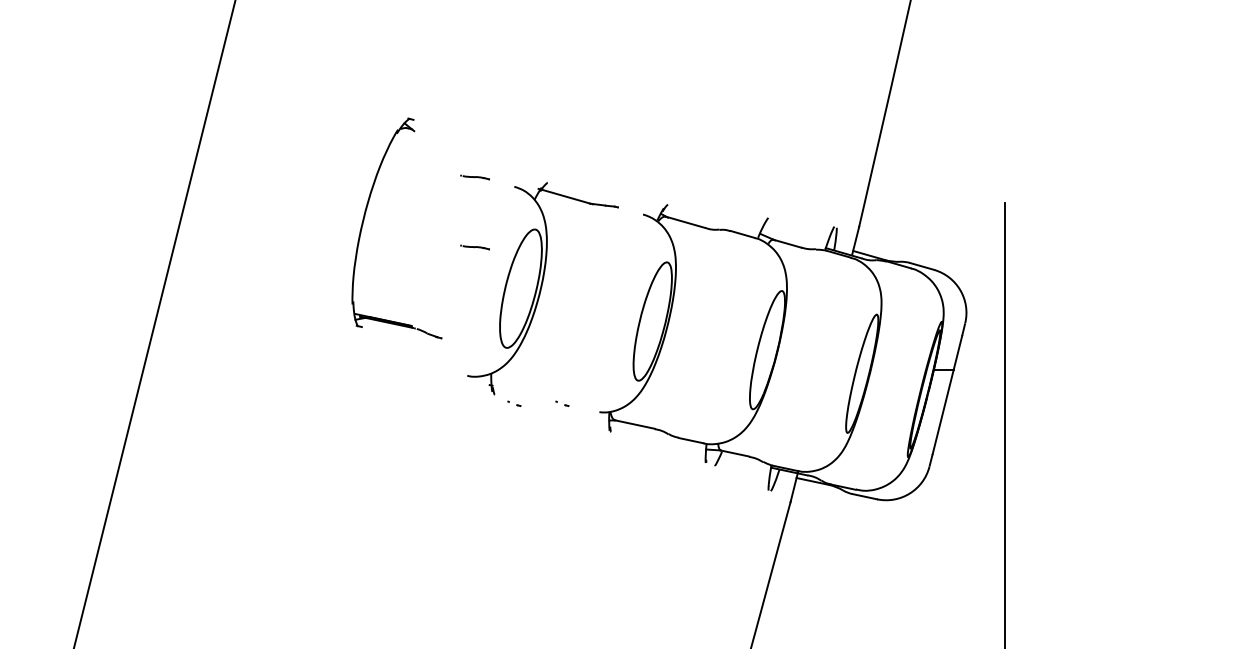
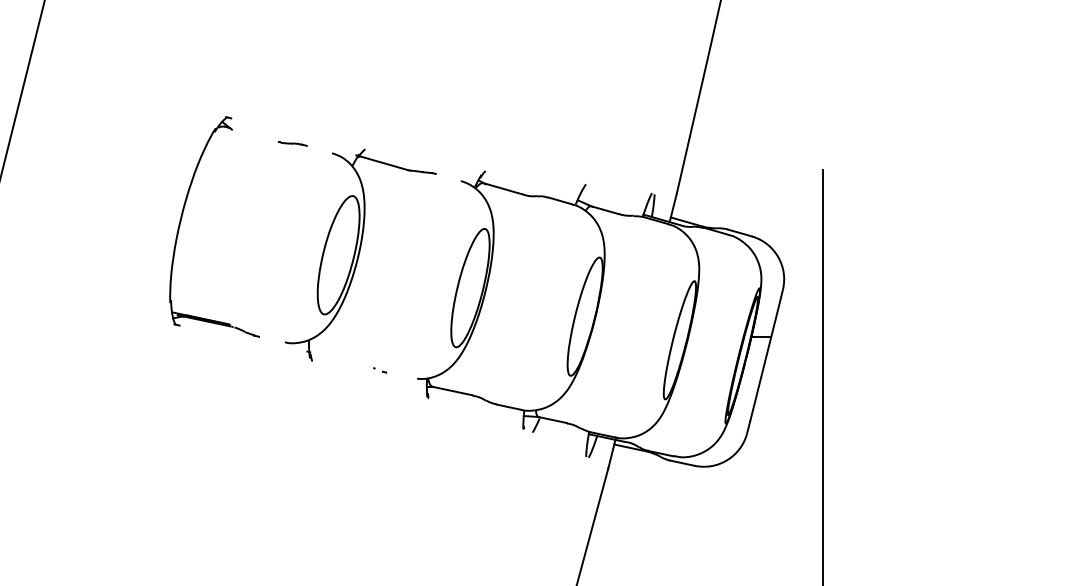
part: (364, 220) -> (182, 219), moved
line: (474, 247) -> (292, 214), removed
part: (514, 403) -> (332, 370), removed

